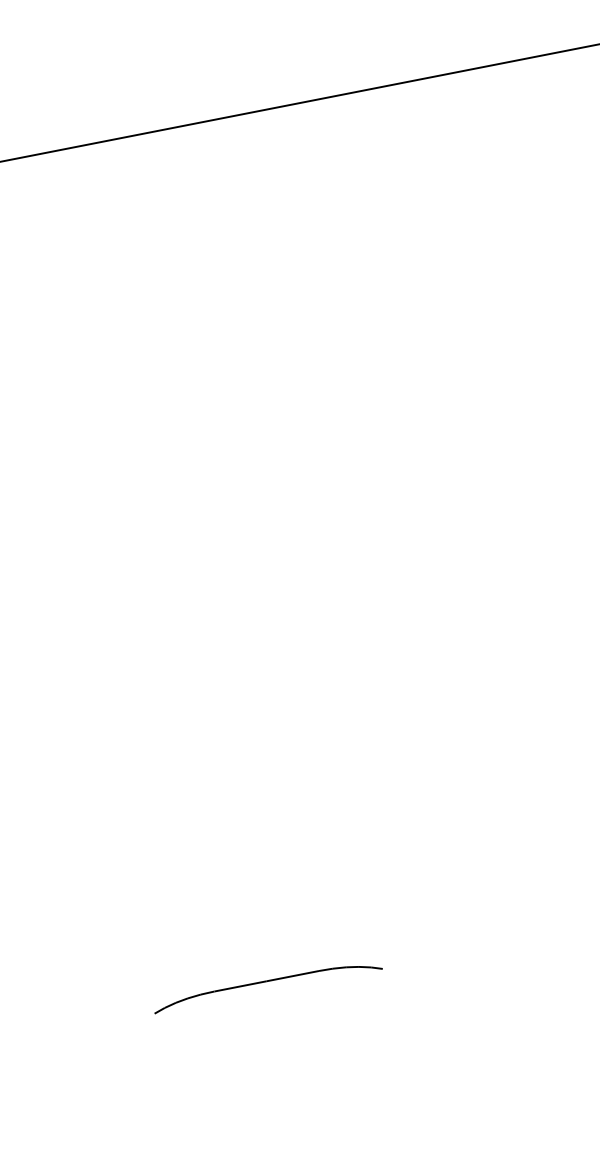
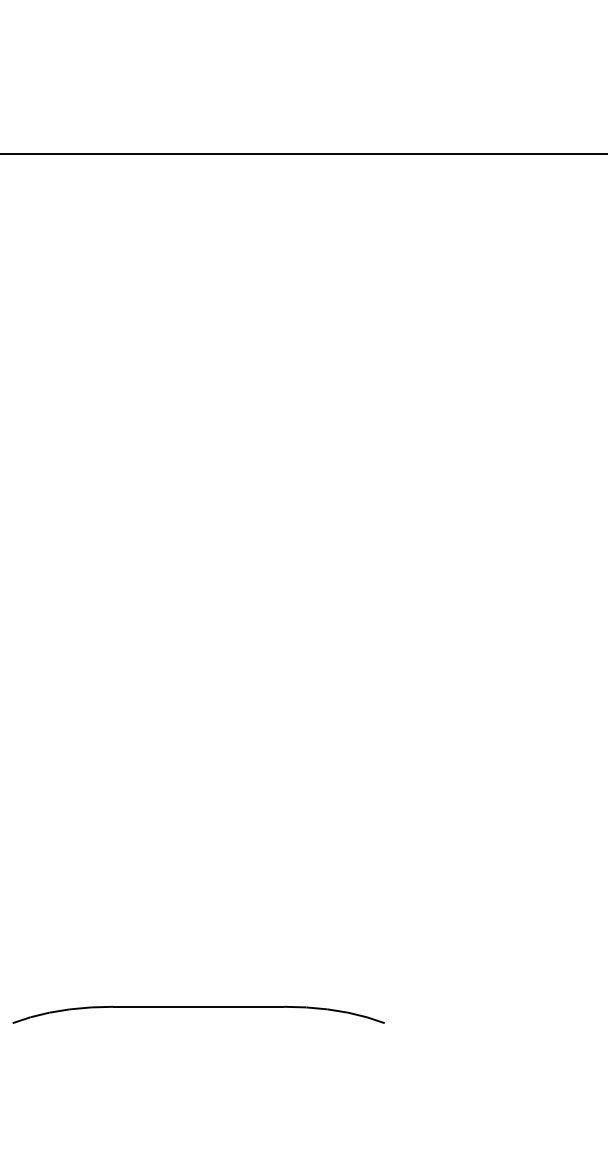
part: (267, 985) -> (198, 1014), size x1.6

